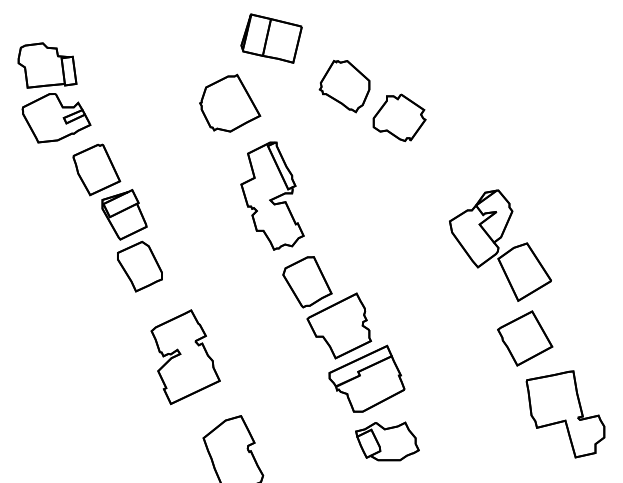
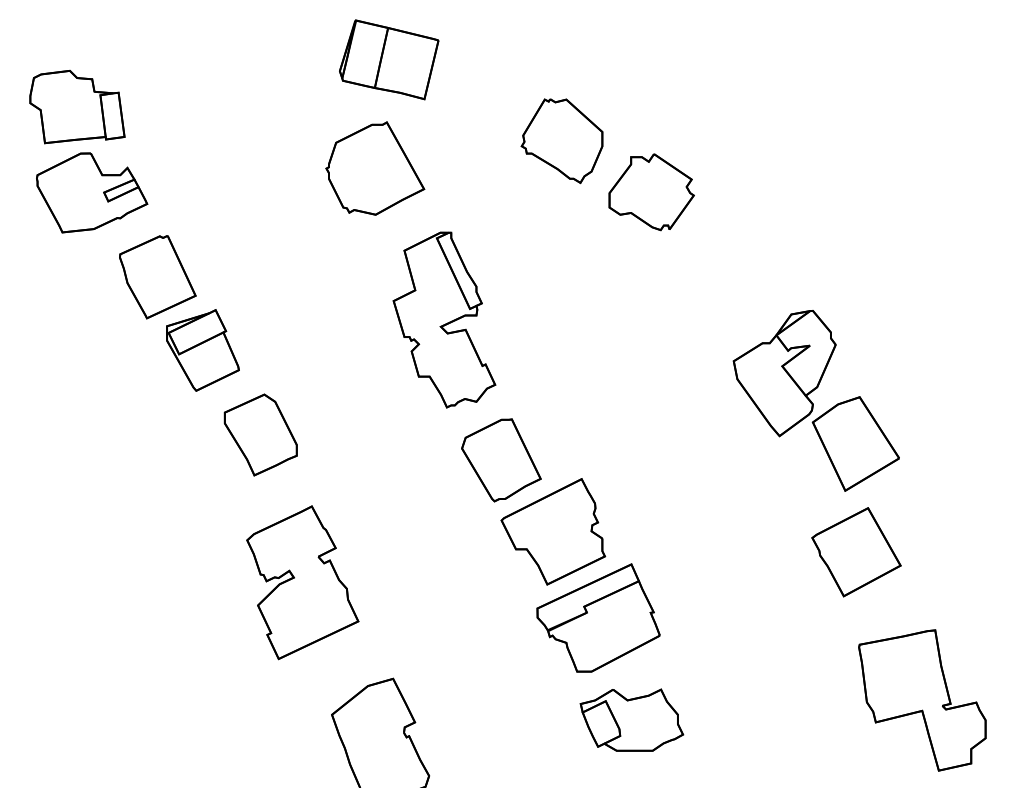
part: (271, 38) -> (388, 59), moved
part: (139, 266) -> (260, 434), moved
part: (565, 414) -> (922, 700), moved

